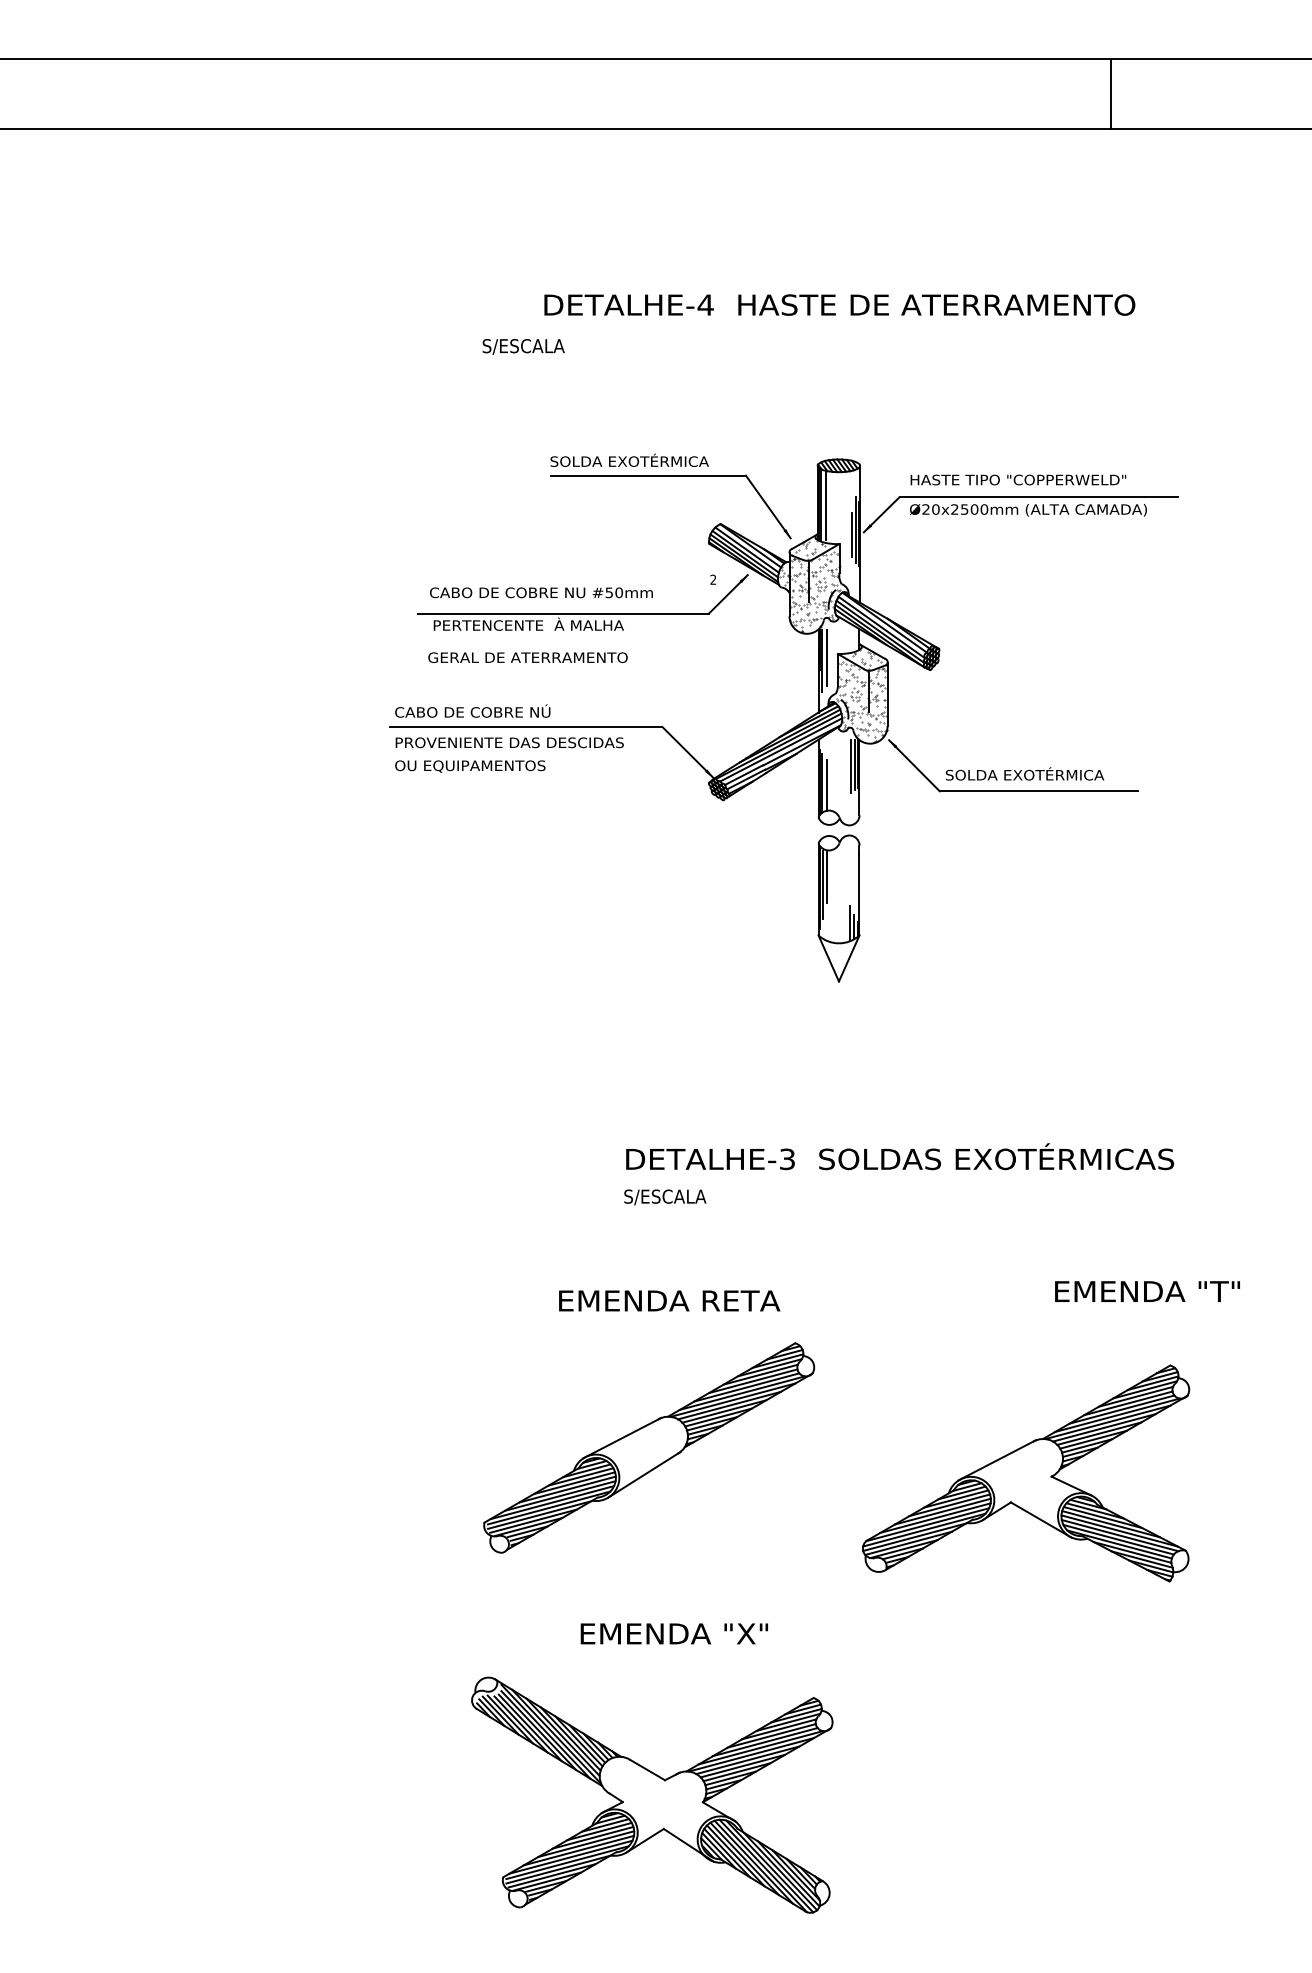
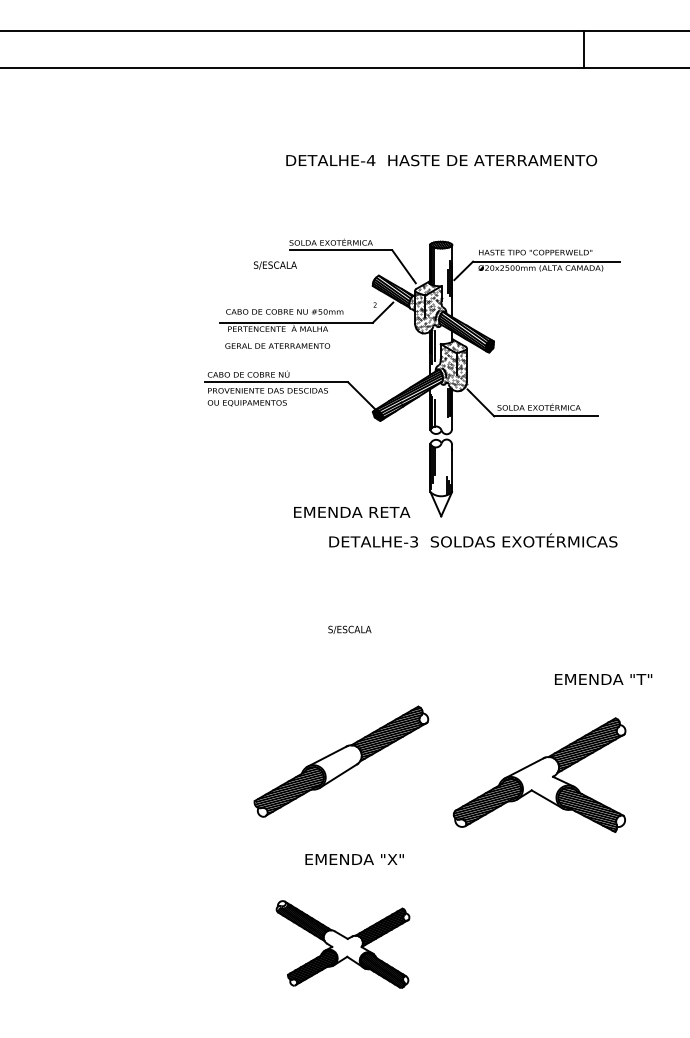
text: (521, 346) -> (274, 265), moved
text: (900, 1156) -> (473, 540), moved
text: (670, 1301) -> (352, 512), moved
part: (651, 1795) -> (342, 944), size x0.7

